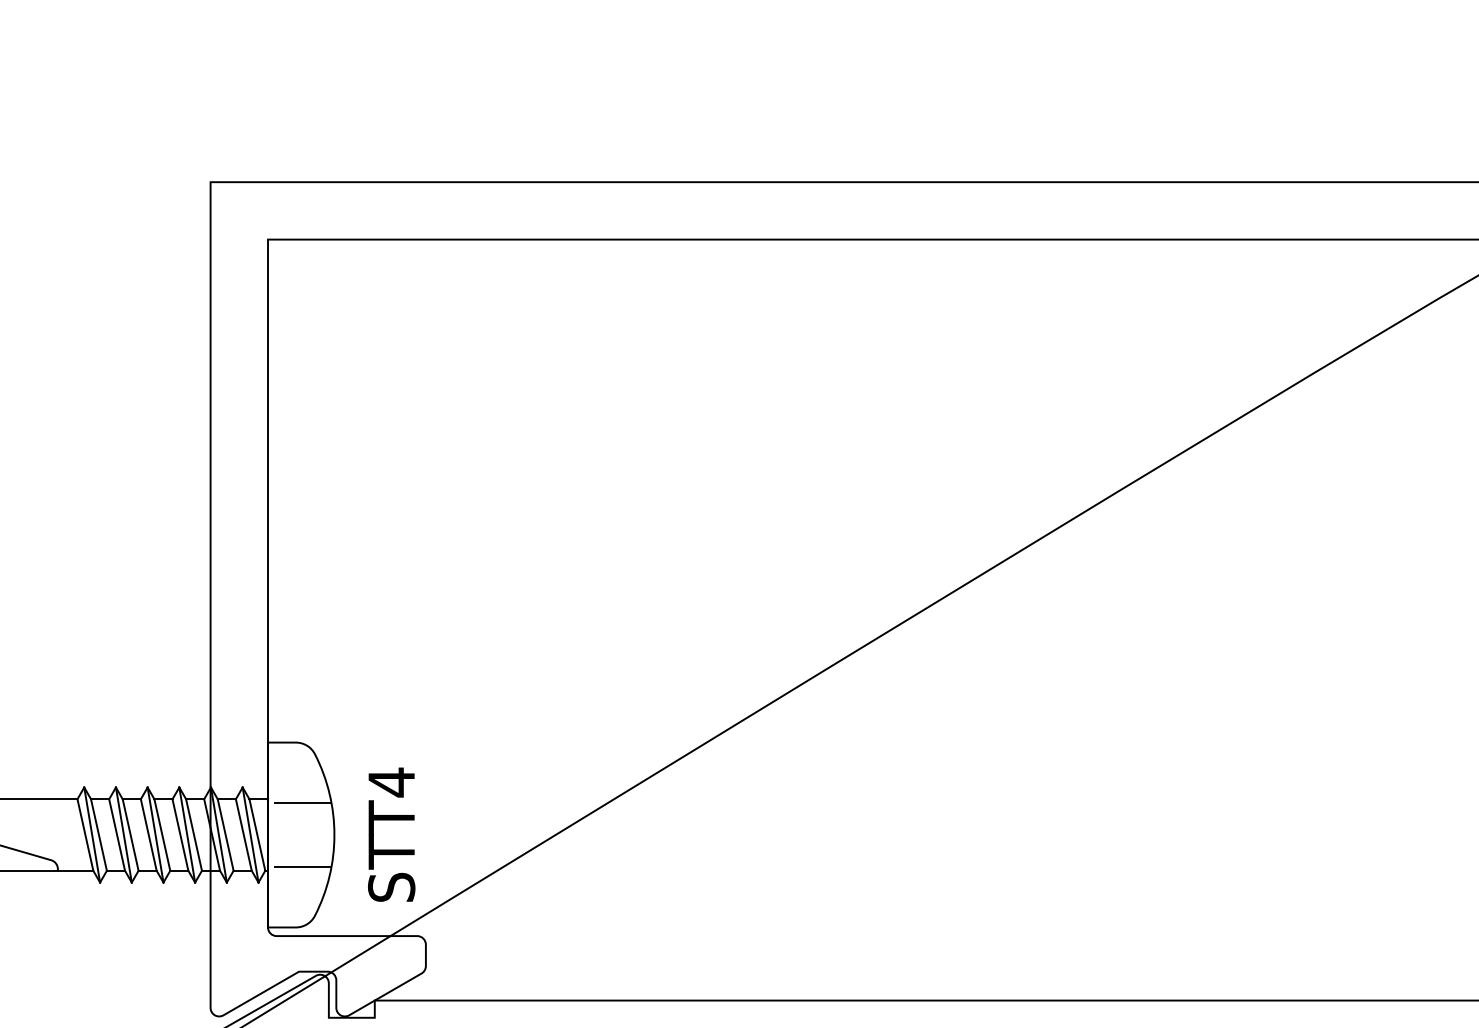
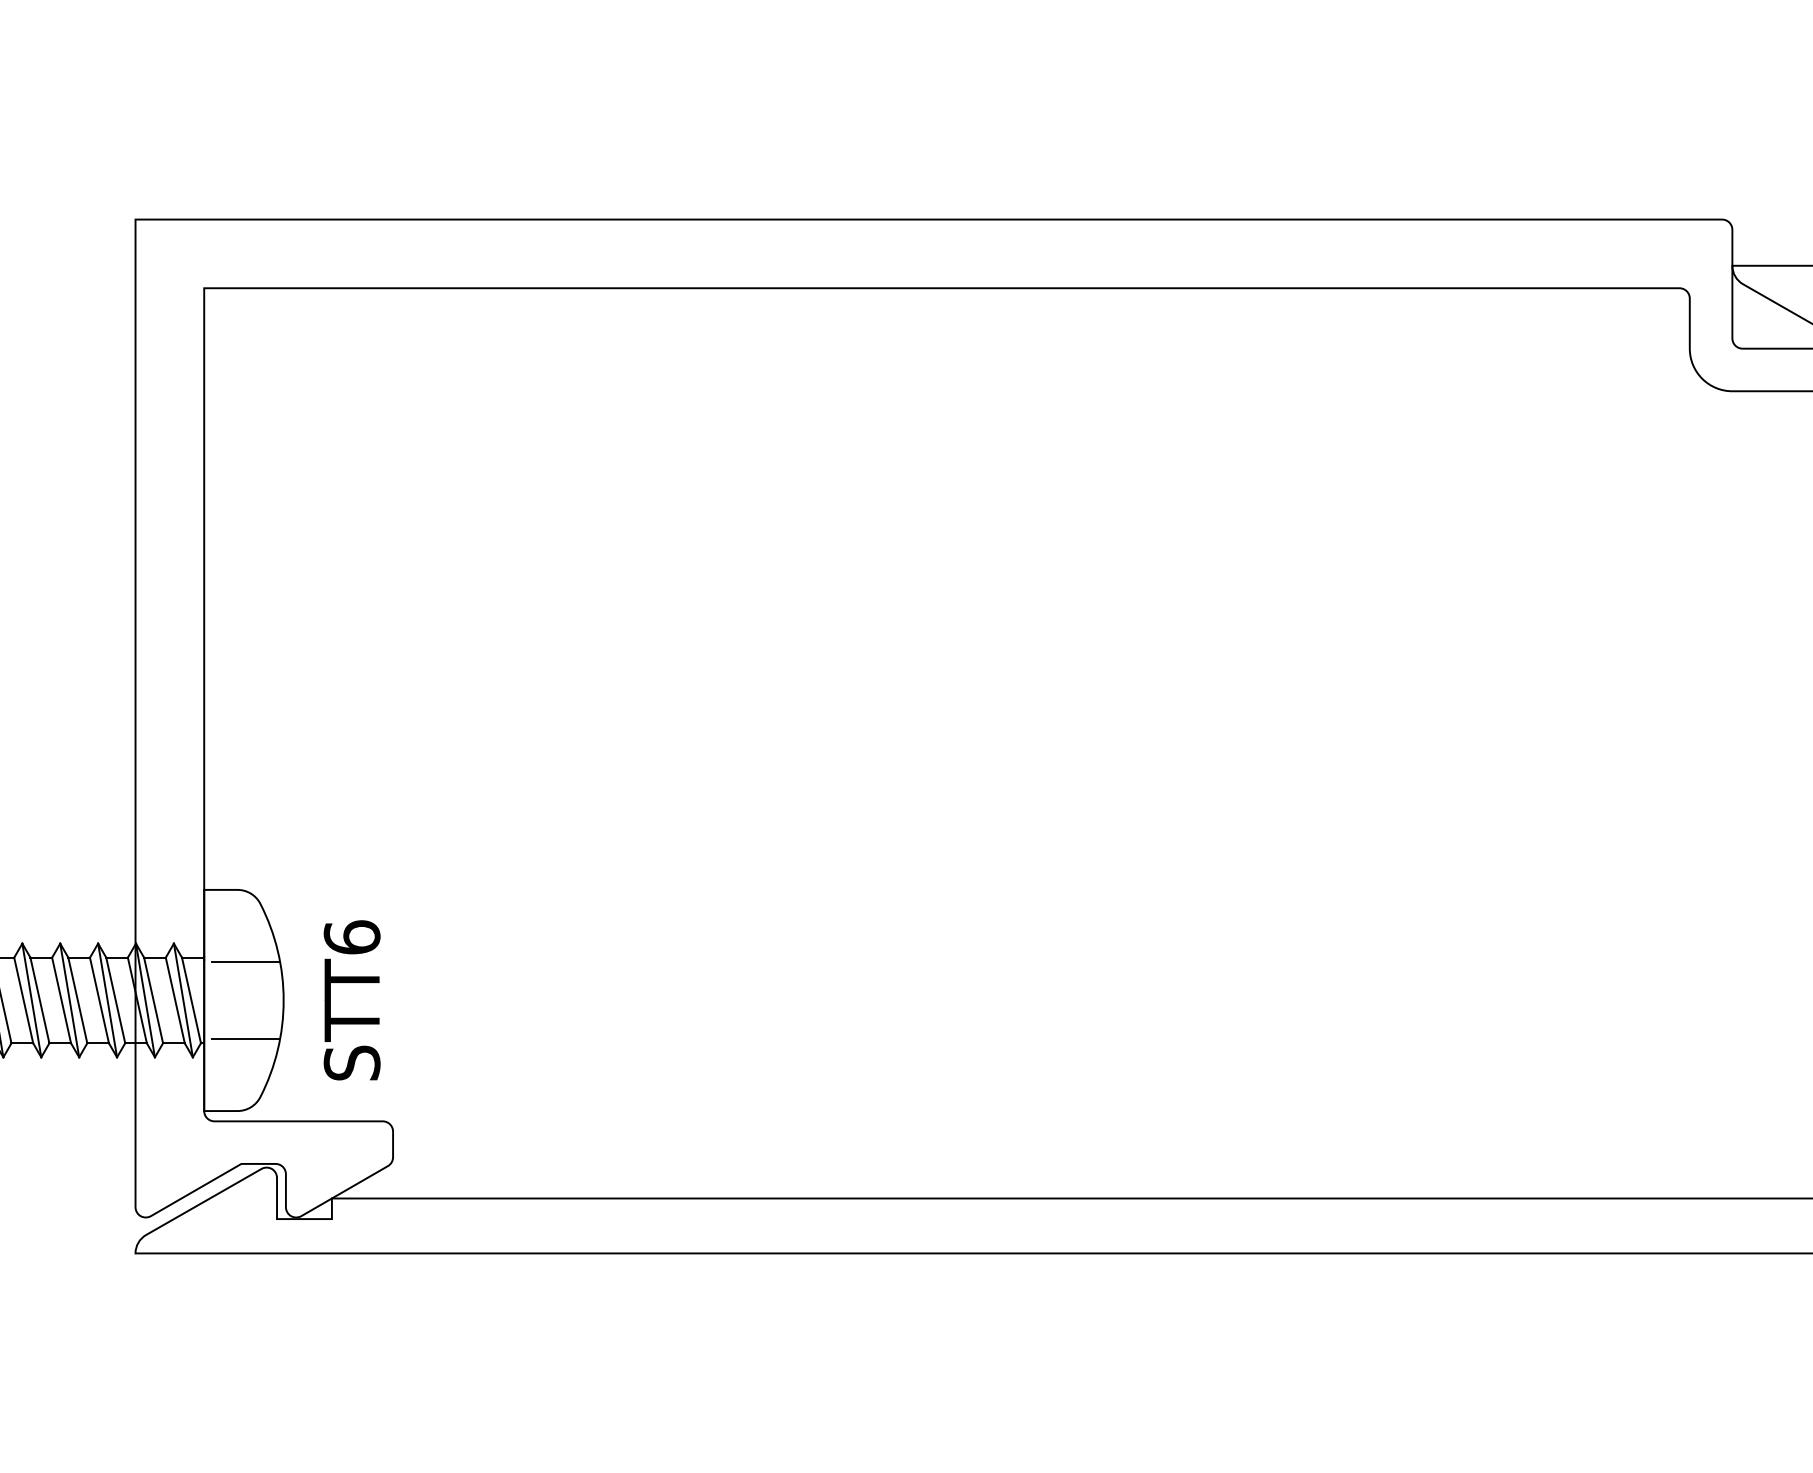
text: (391, 782) -> (351, 937), STT4 -> STT6

